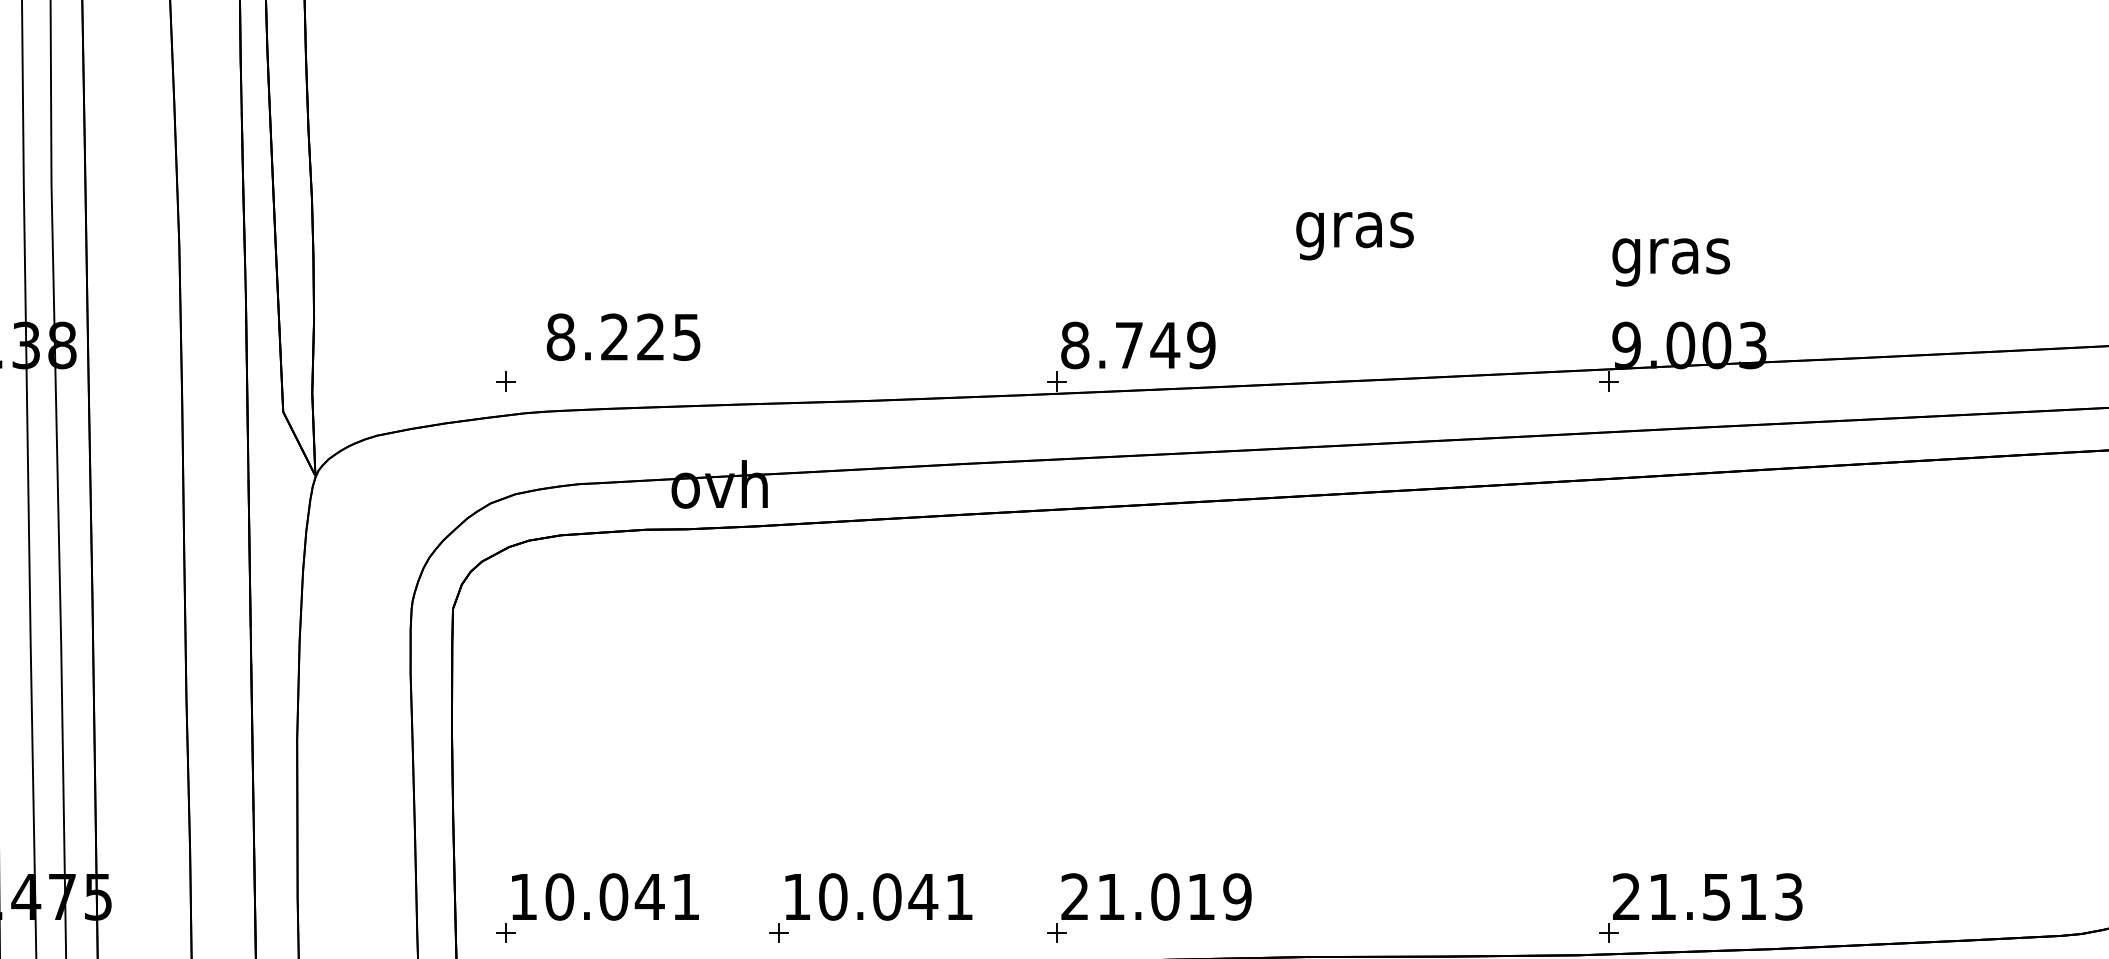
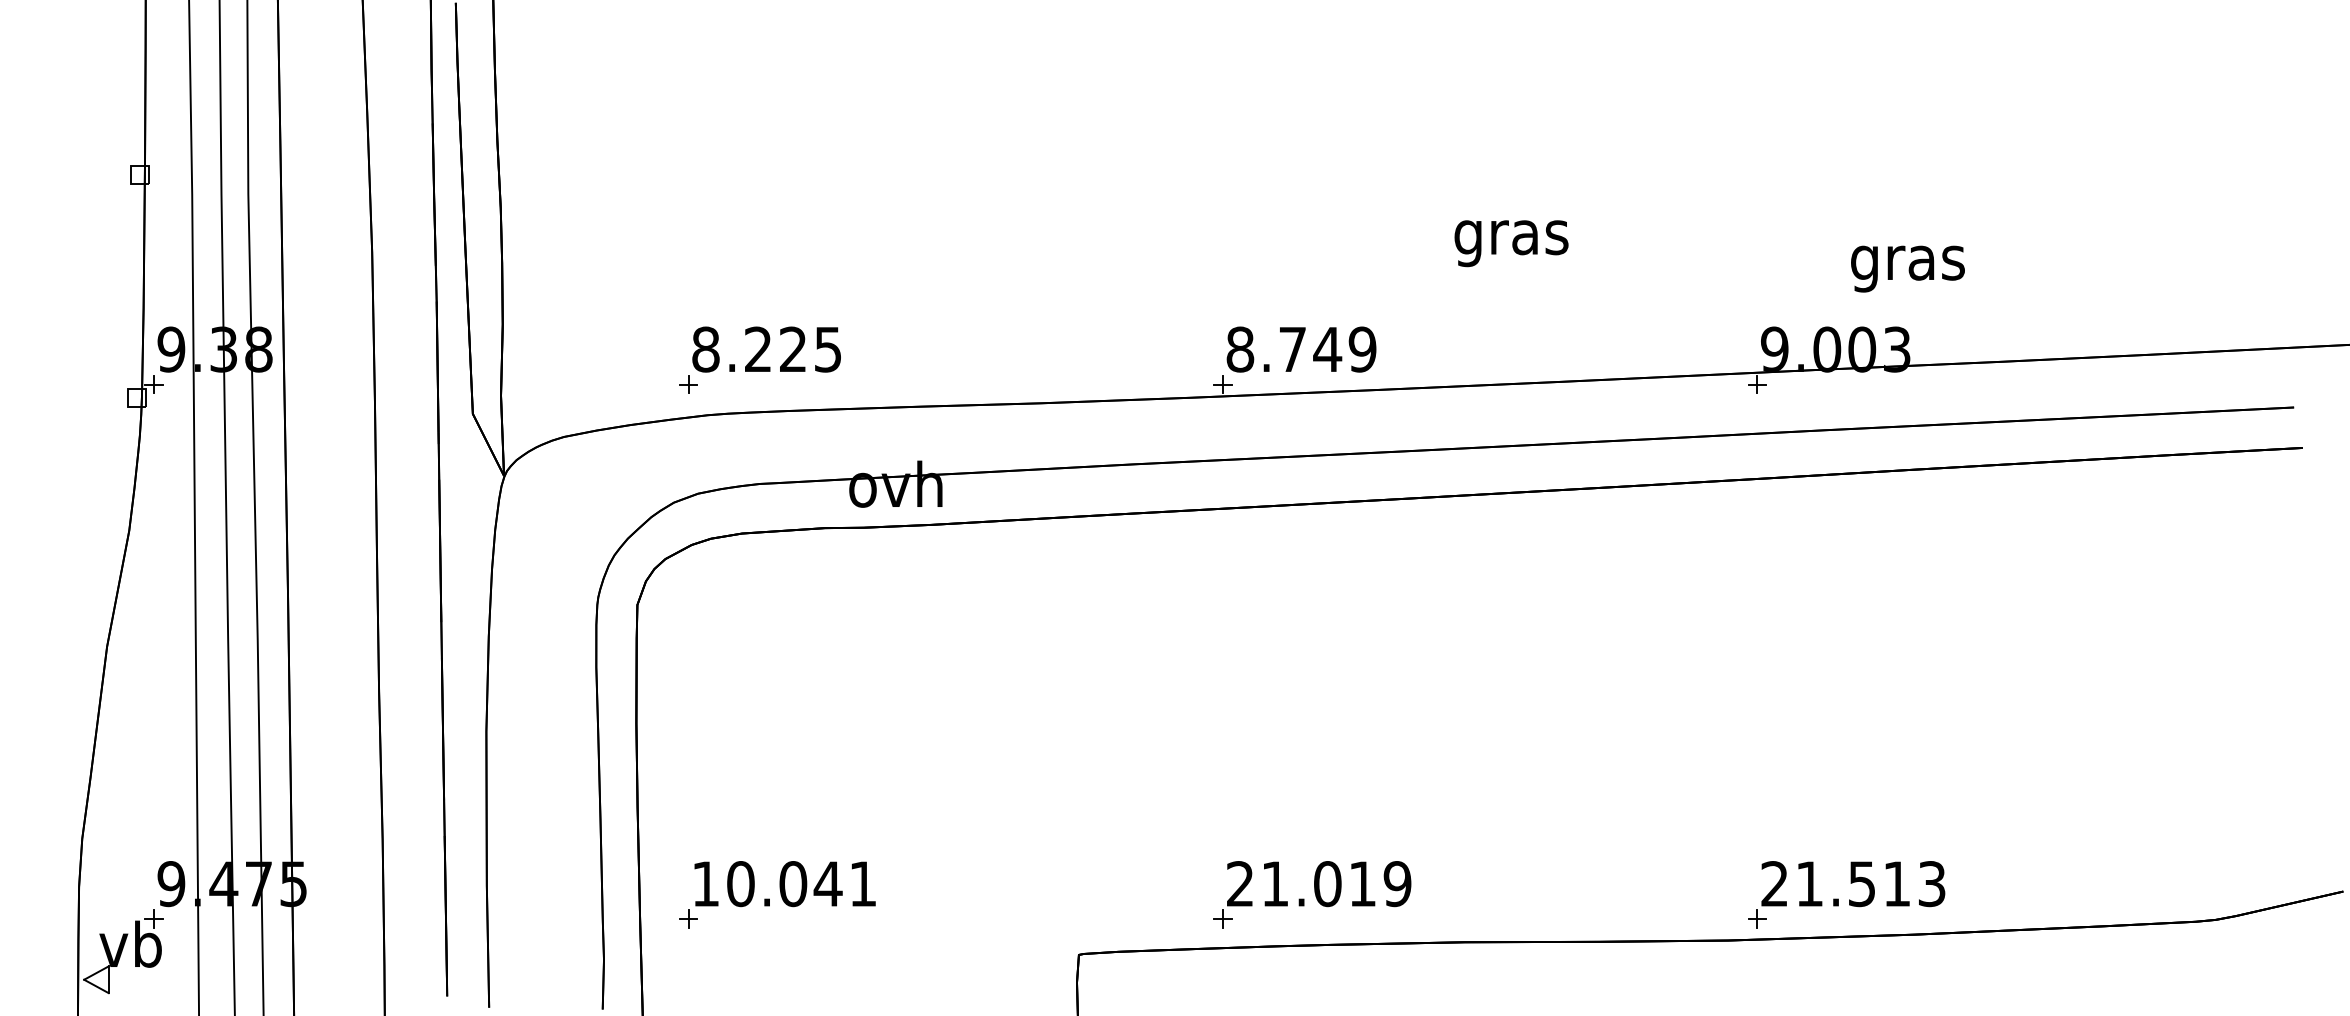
text: (1670, 261) -> (1907, 268), moved
text: (623, 337) -> (766, 349), moved
part: (871, 907) -> (1042, 894), removed

